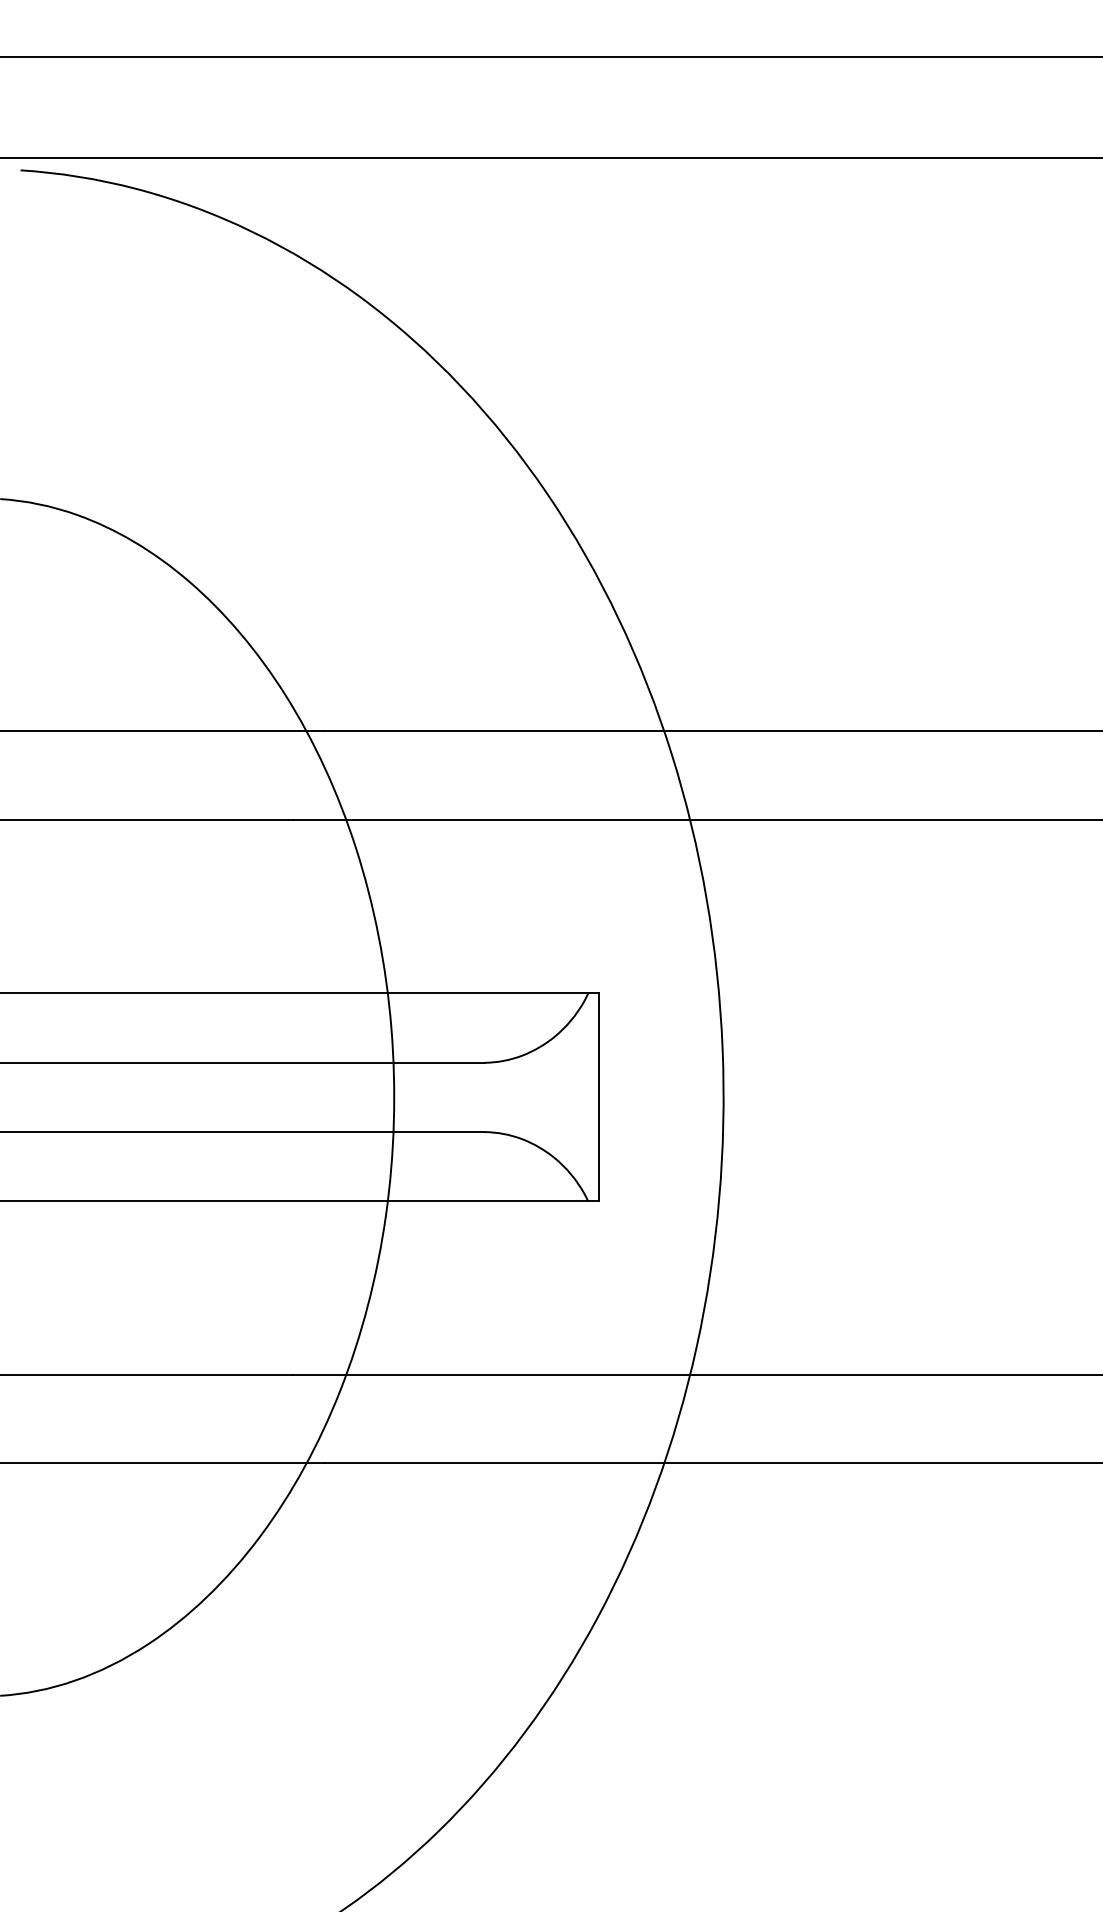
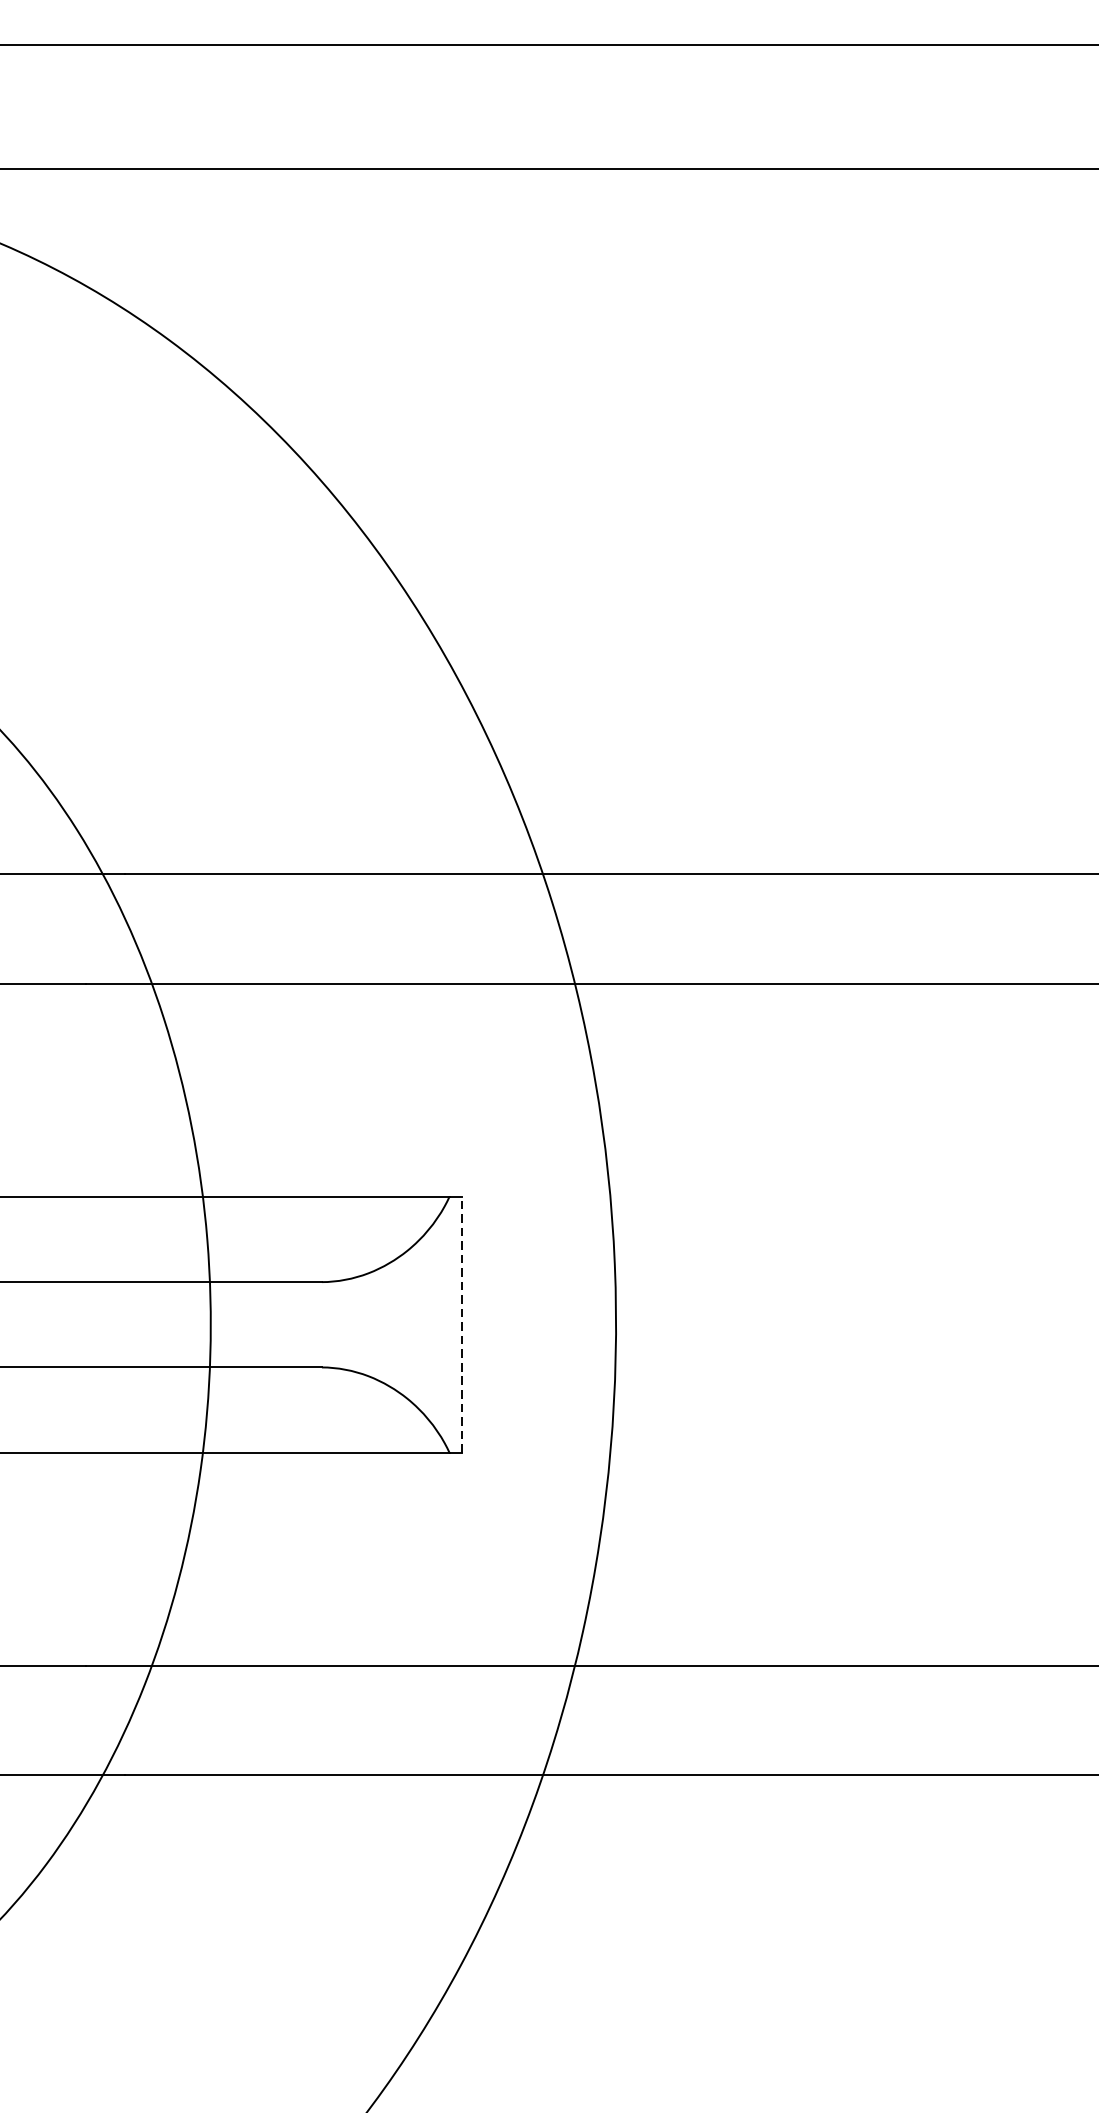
line: (598, 1096) -> (462, 1323), solid -> dashed

